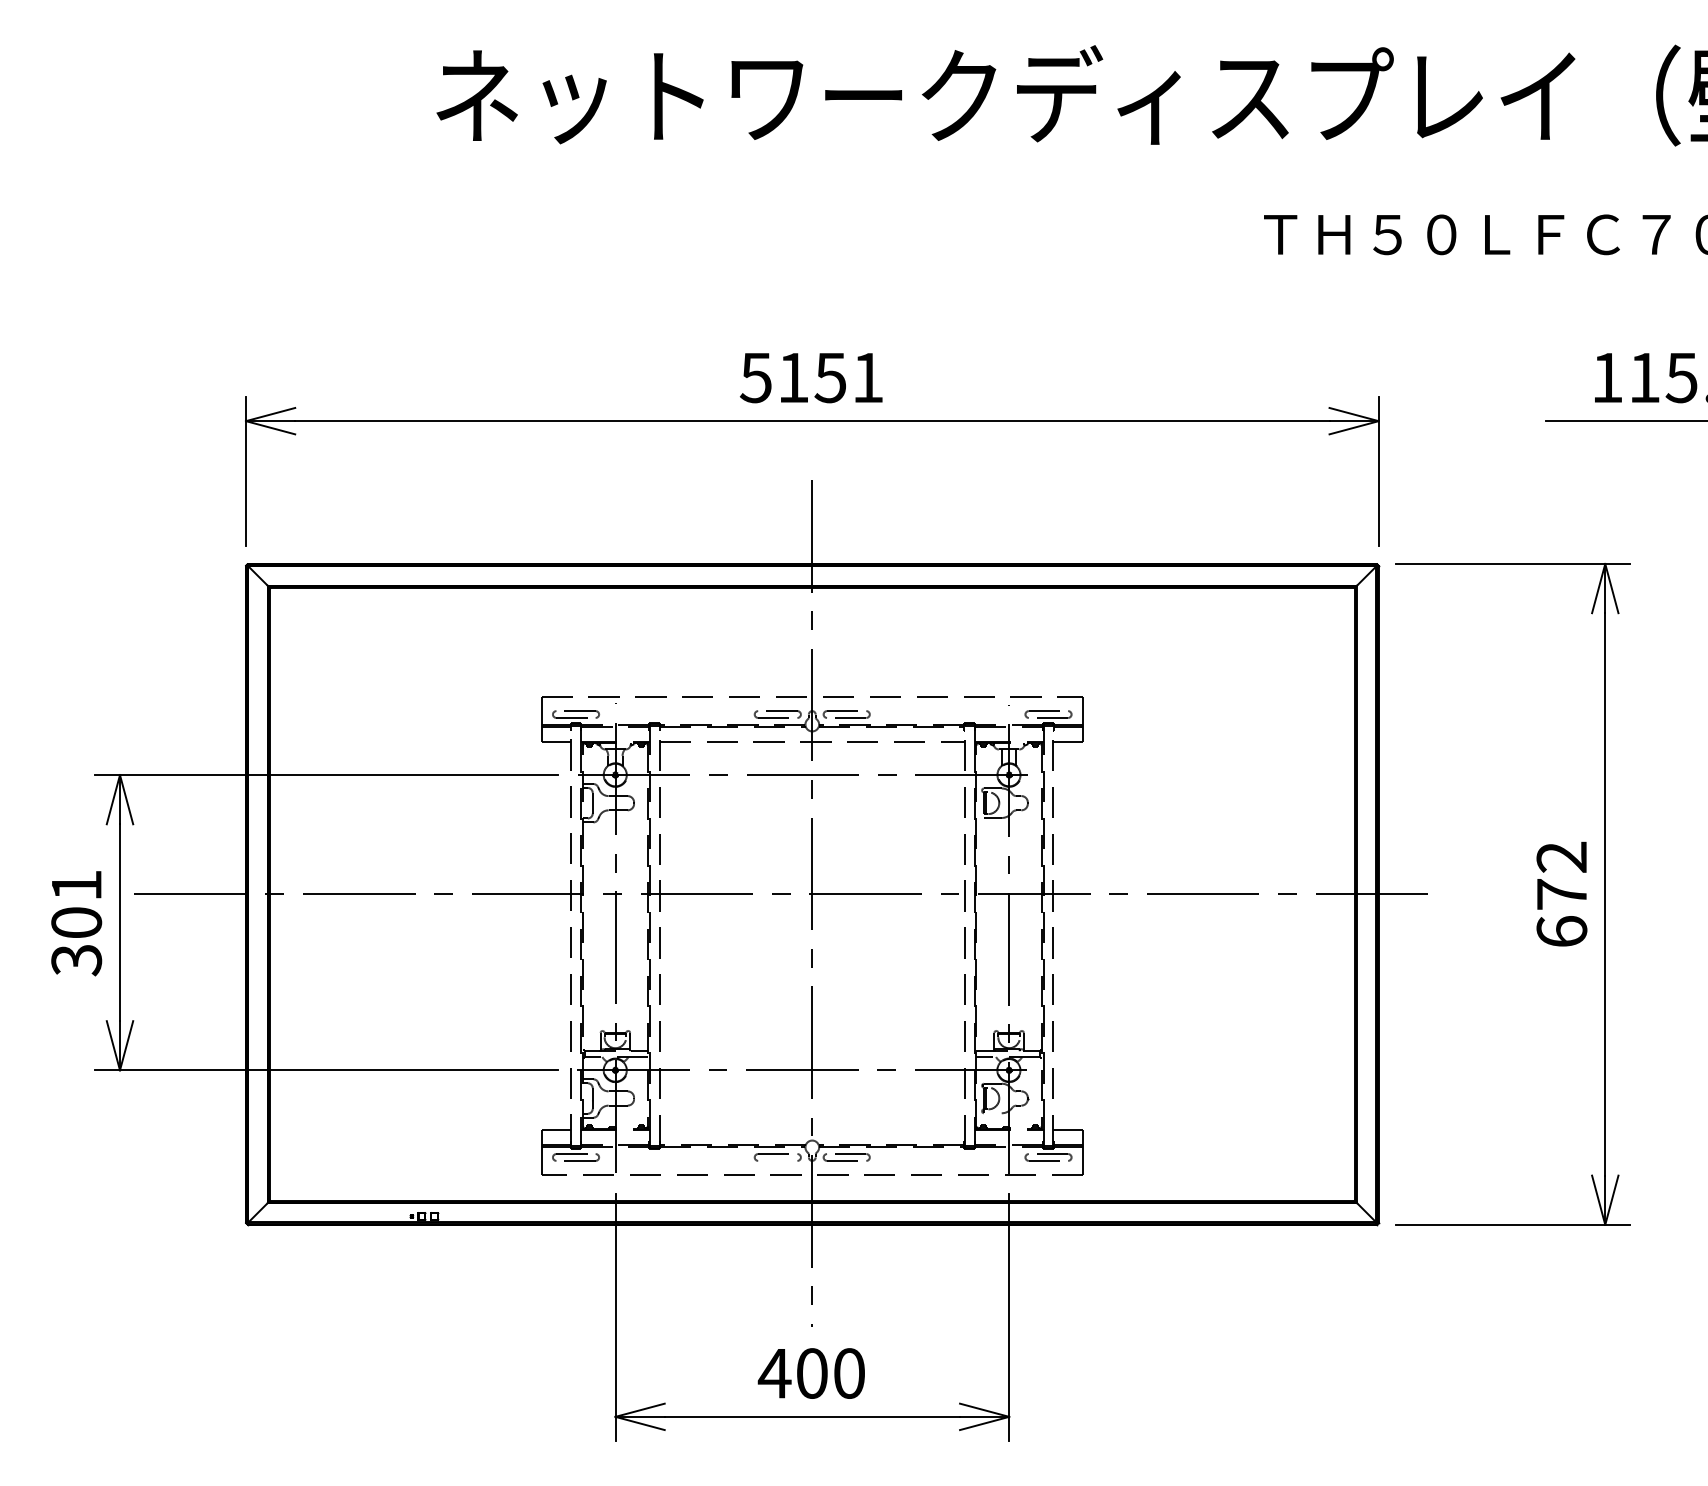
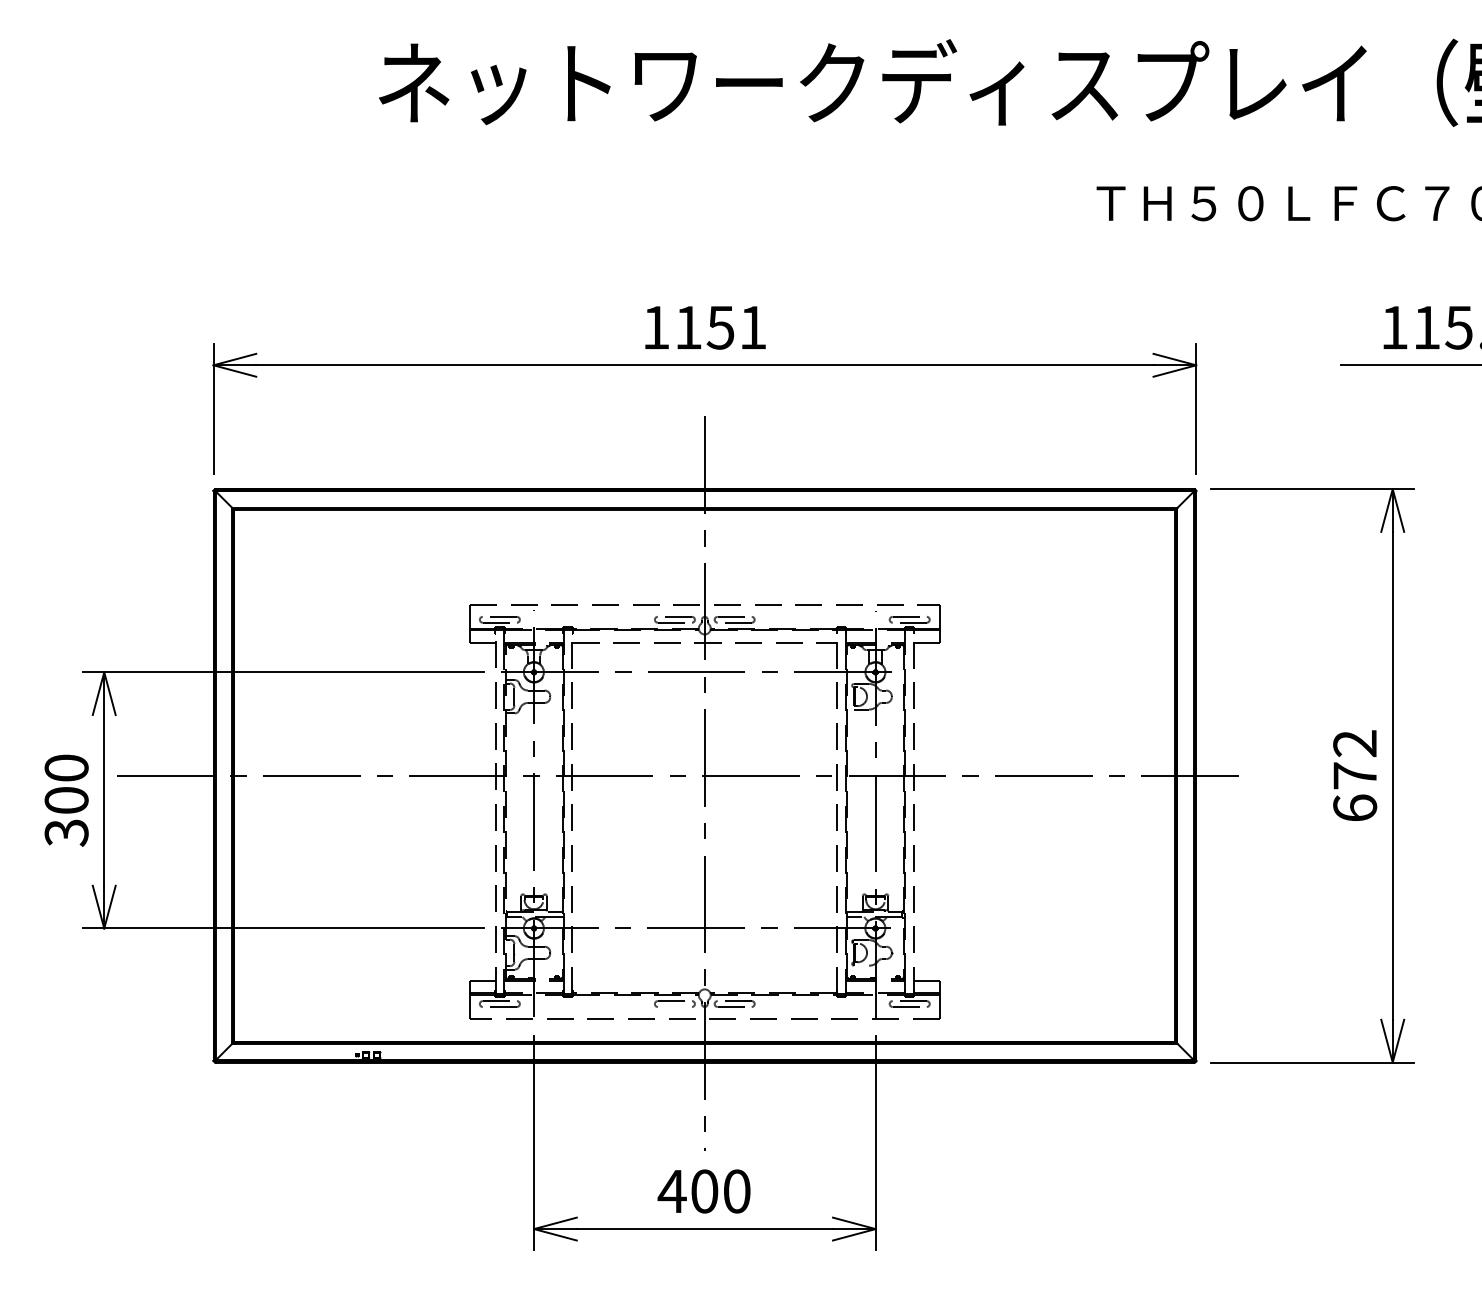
text: (755, 378) -> (655, 328), 5151 -> 1151
text: (76, 885) -> (66, 768), 301 -> 300

